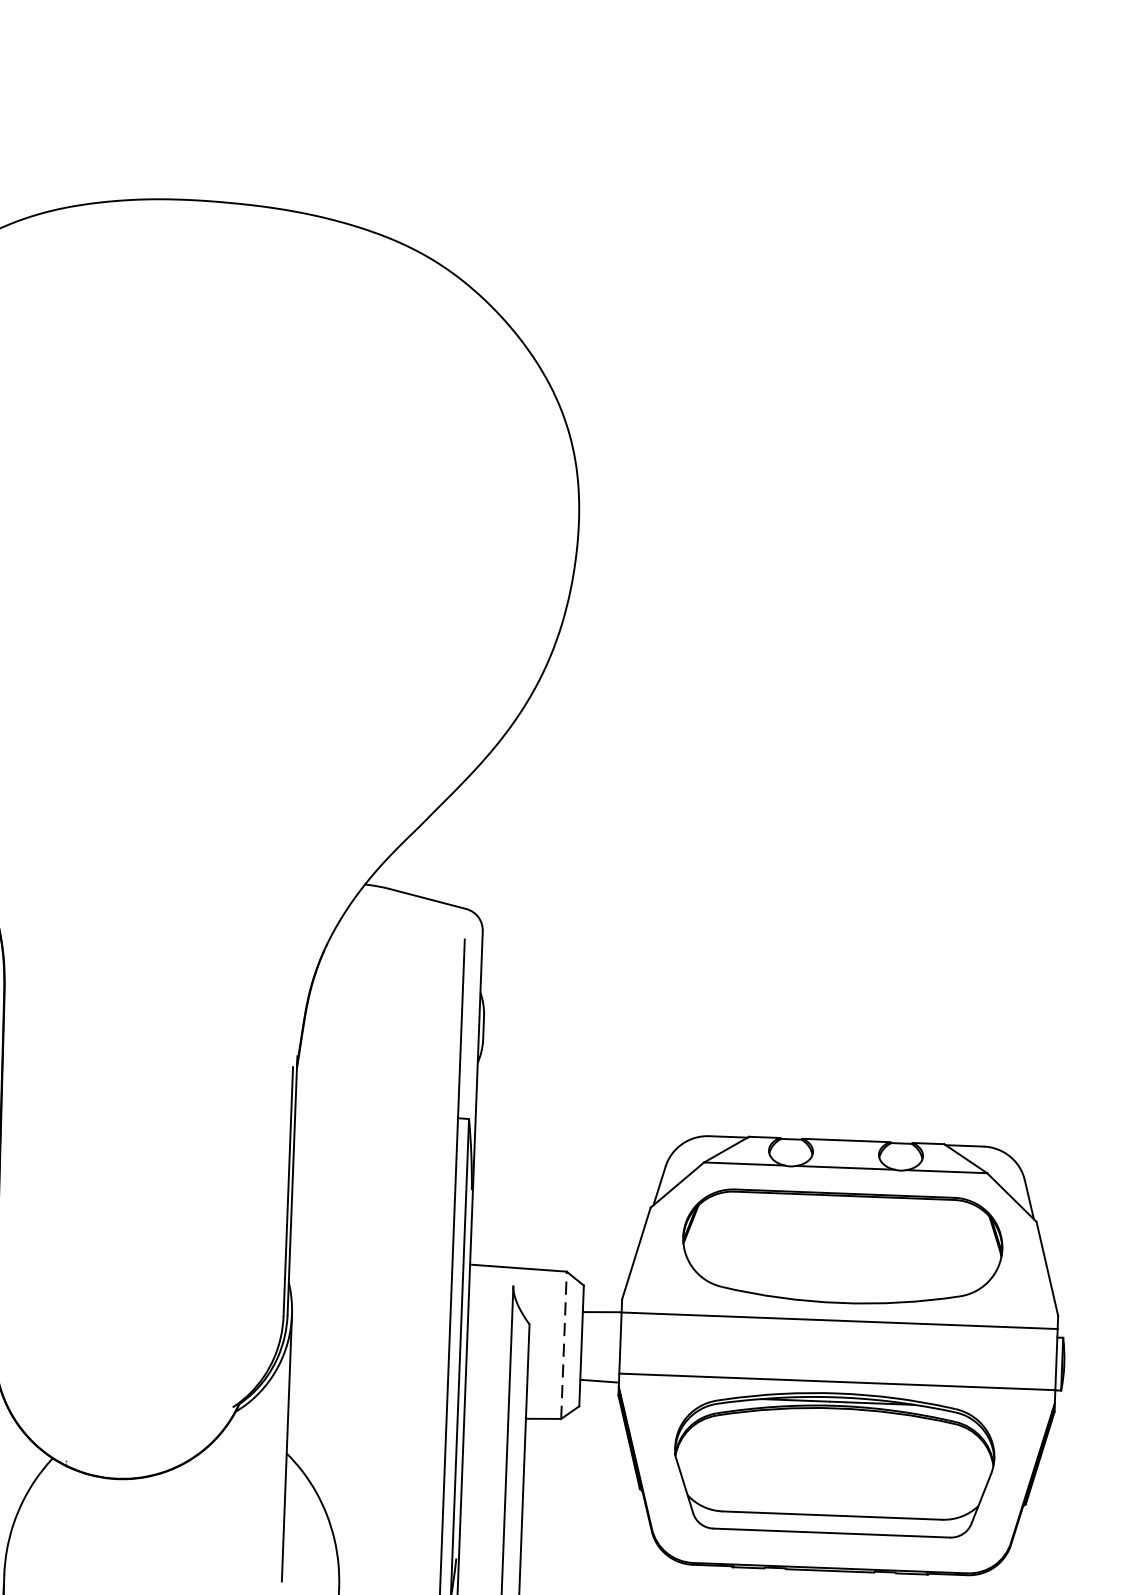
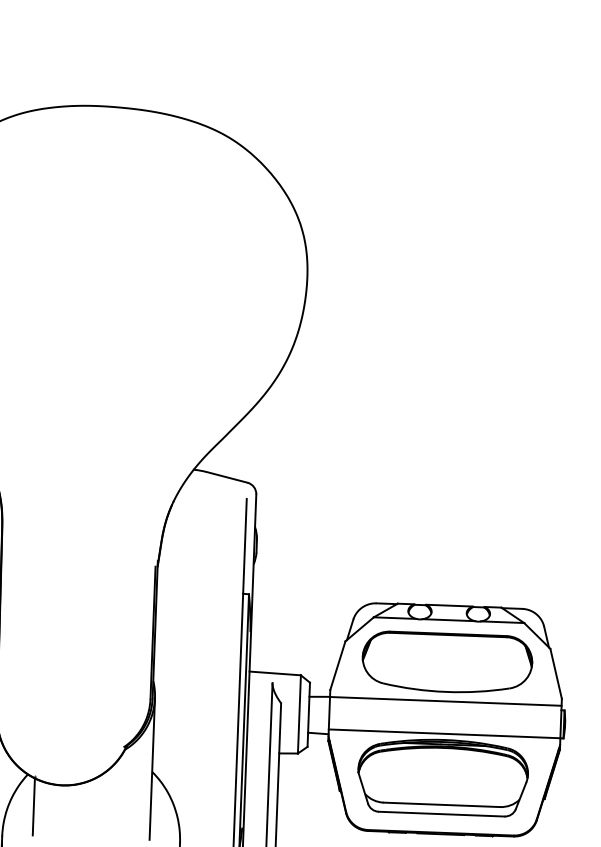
line: (564, 1343) -> (299, 713), dashed -> solid
line: (63, 1518) -> (33, 806), added

